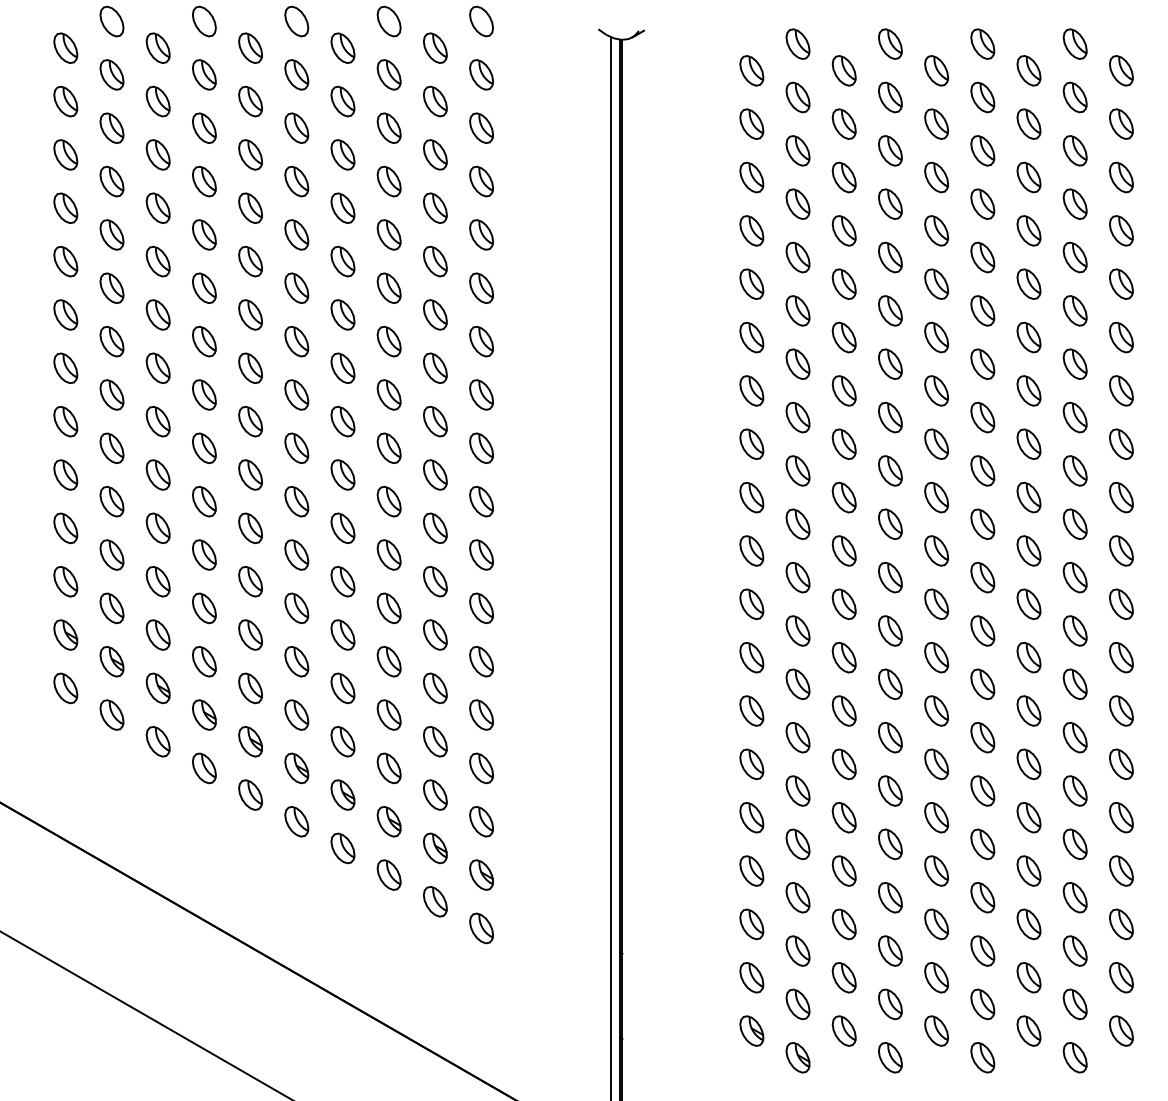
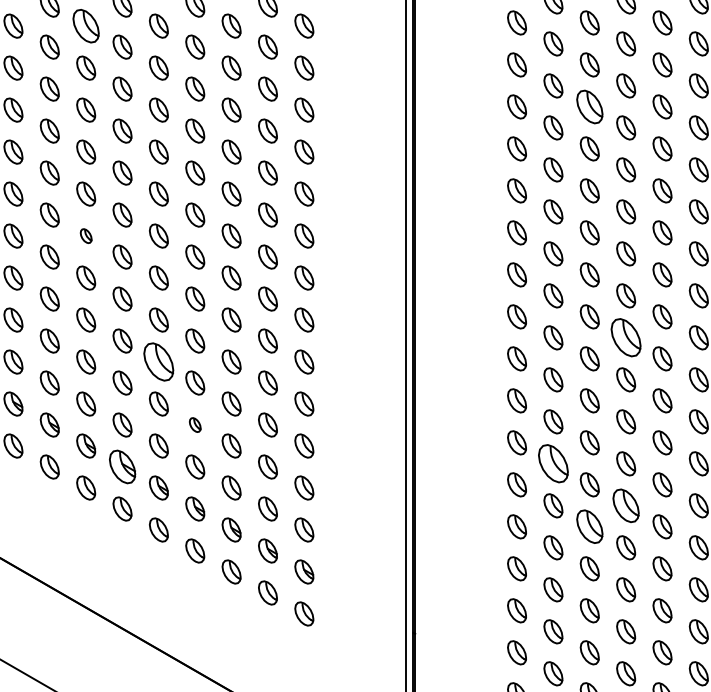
part: (204, 181) -> (86, 26), size x1.4
part: (843, 283) -> (589, 106), size x1.4
part: (204, 448) -> (86, 236), size x0.6
part: (890, 577) -> (626, 337), size x1.6
part: (296, 608) -> (158, 362), size x1.6
part: (342, 688) -> (194, 425), size x0.6
part: (797, 737) -> (552, 463), size x1.6
part: (250, 741) -> (122, 466), size x1.4
part: (890, 790) -> (626, 505), size x1.4
part: (843, 817) -> (589, 526), size x1.4

